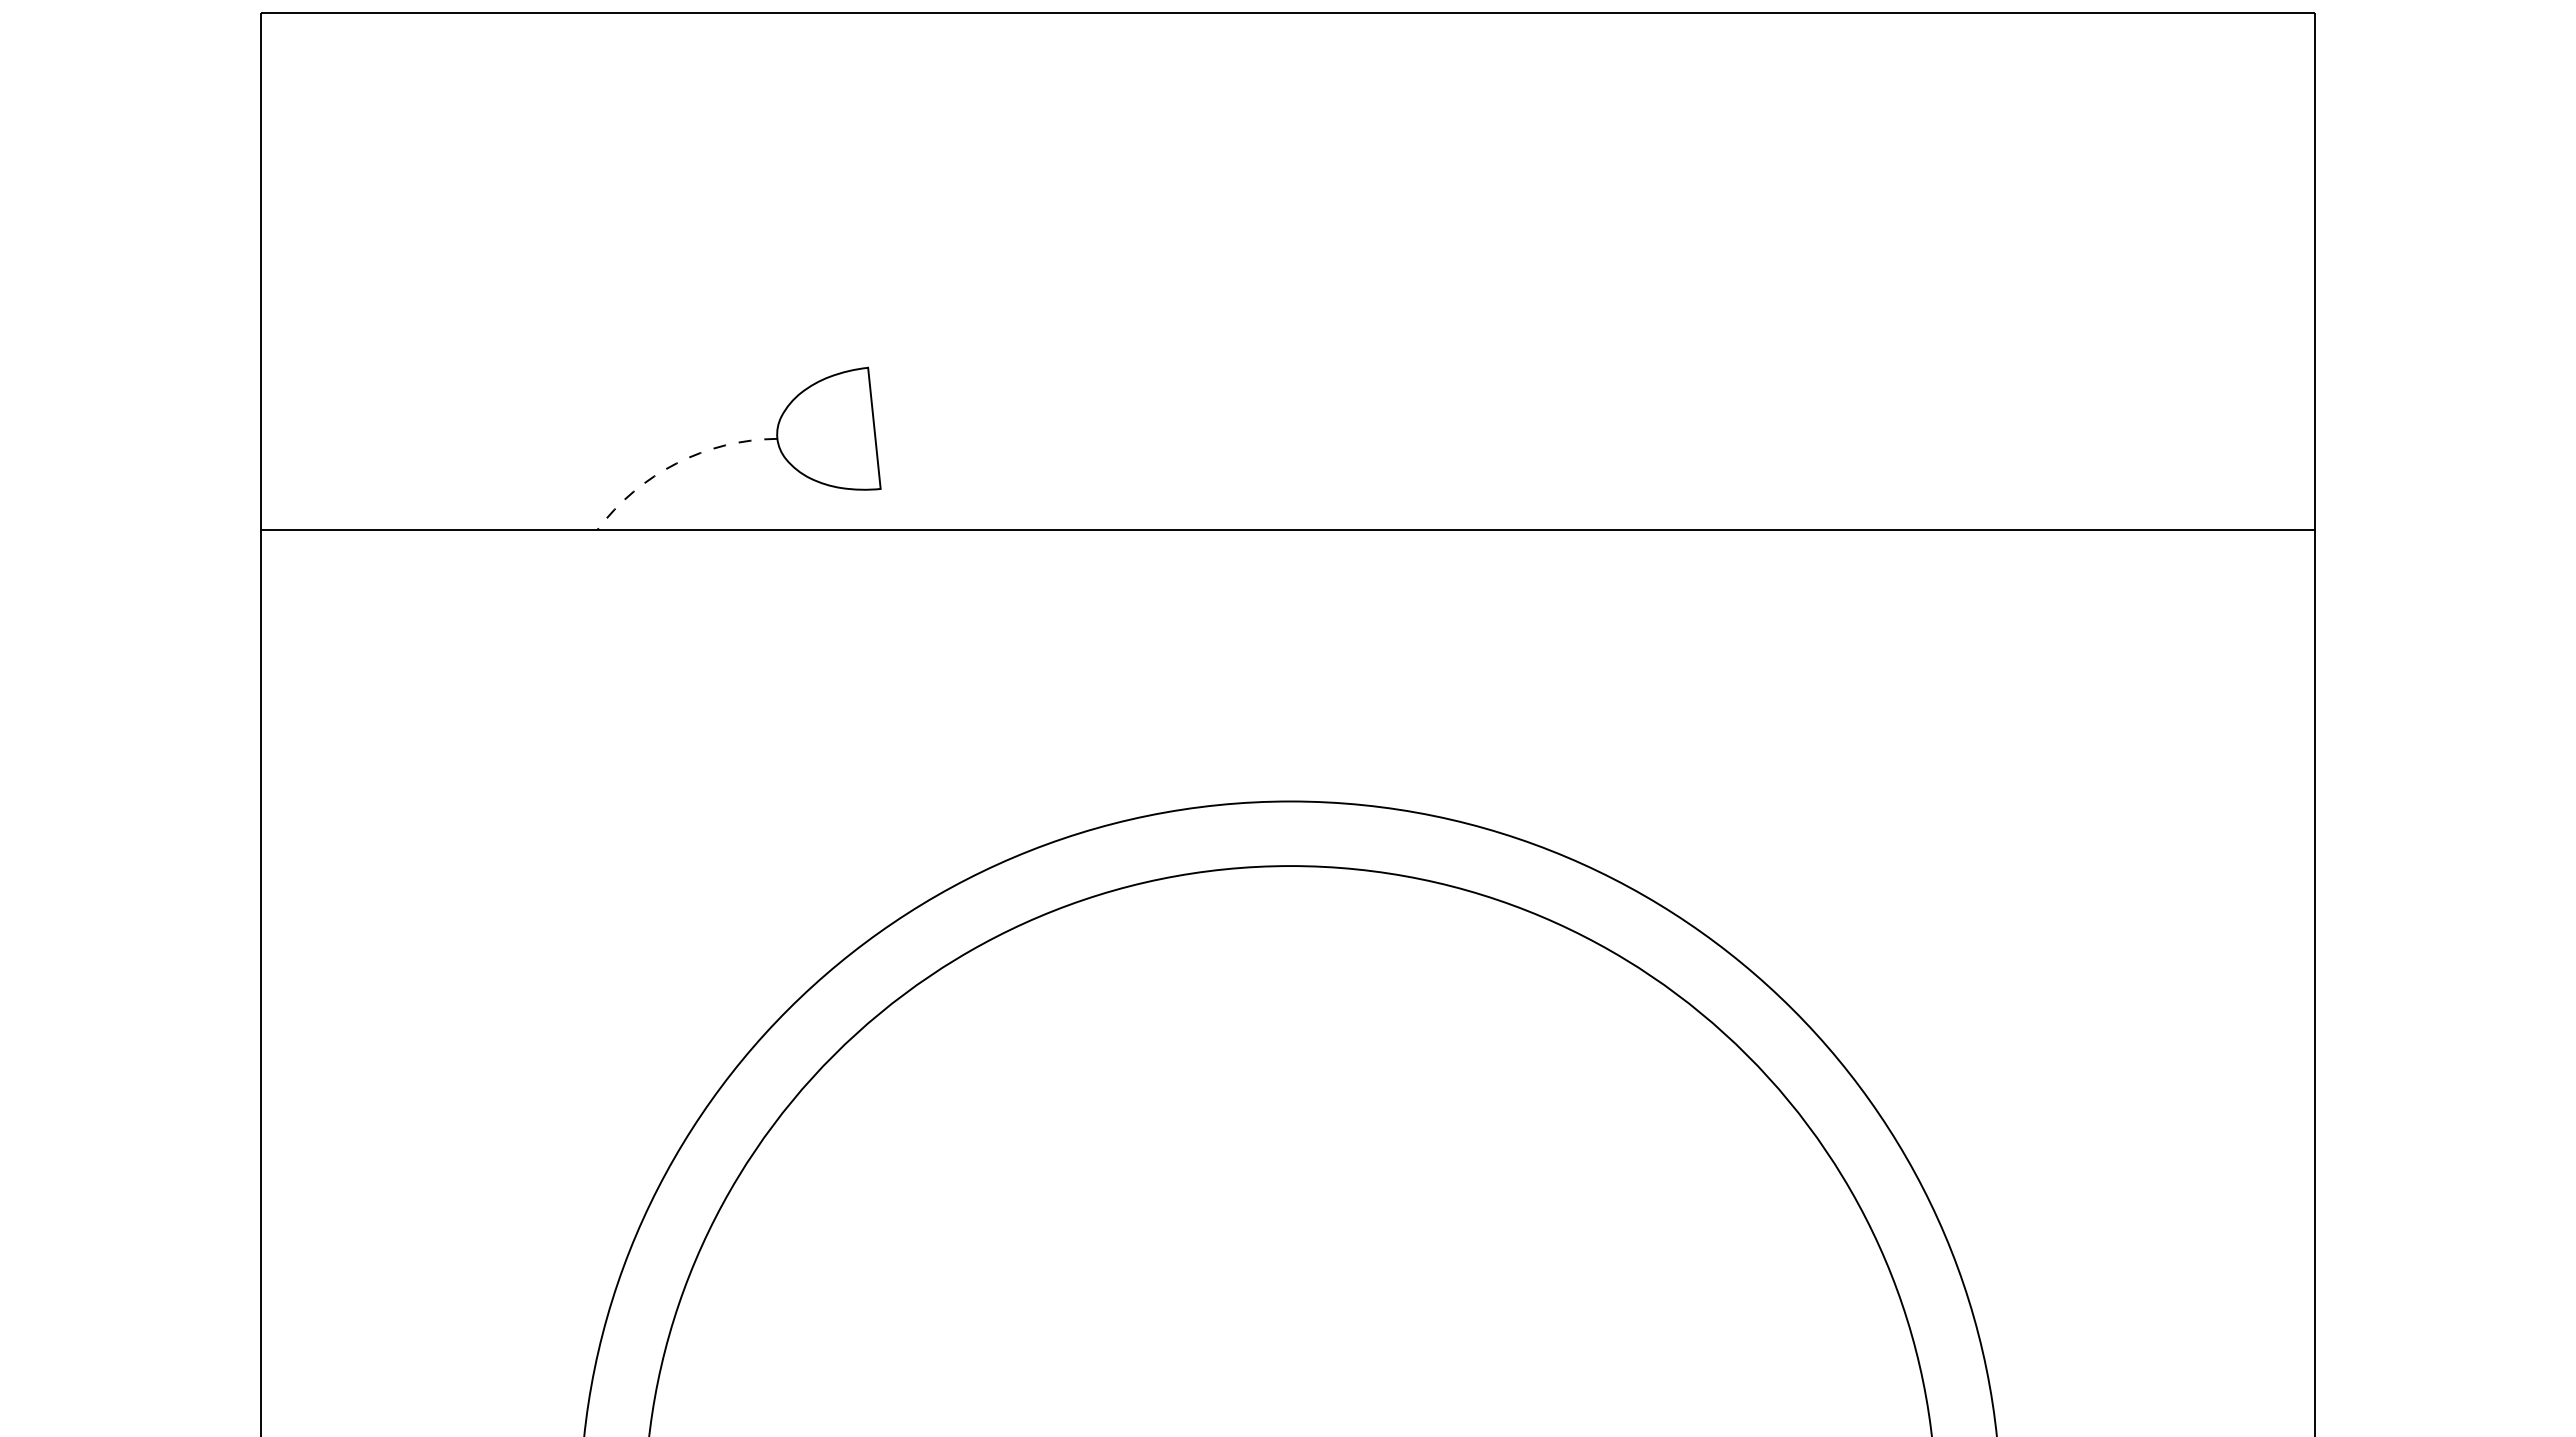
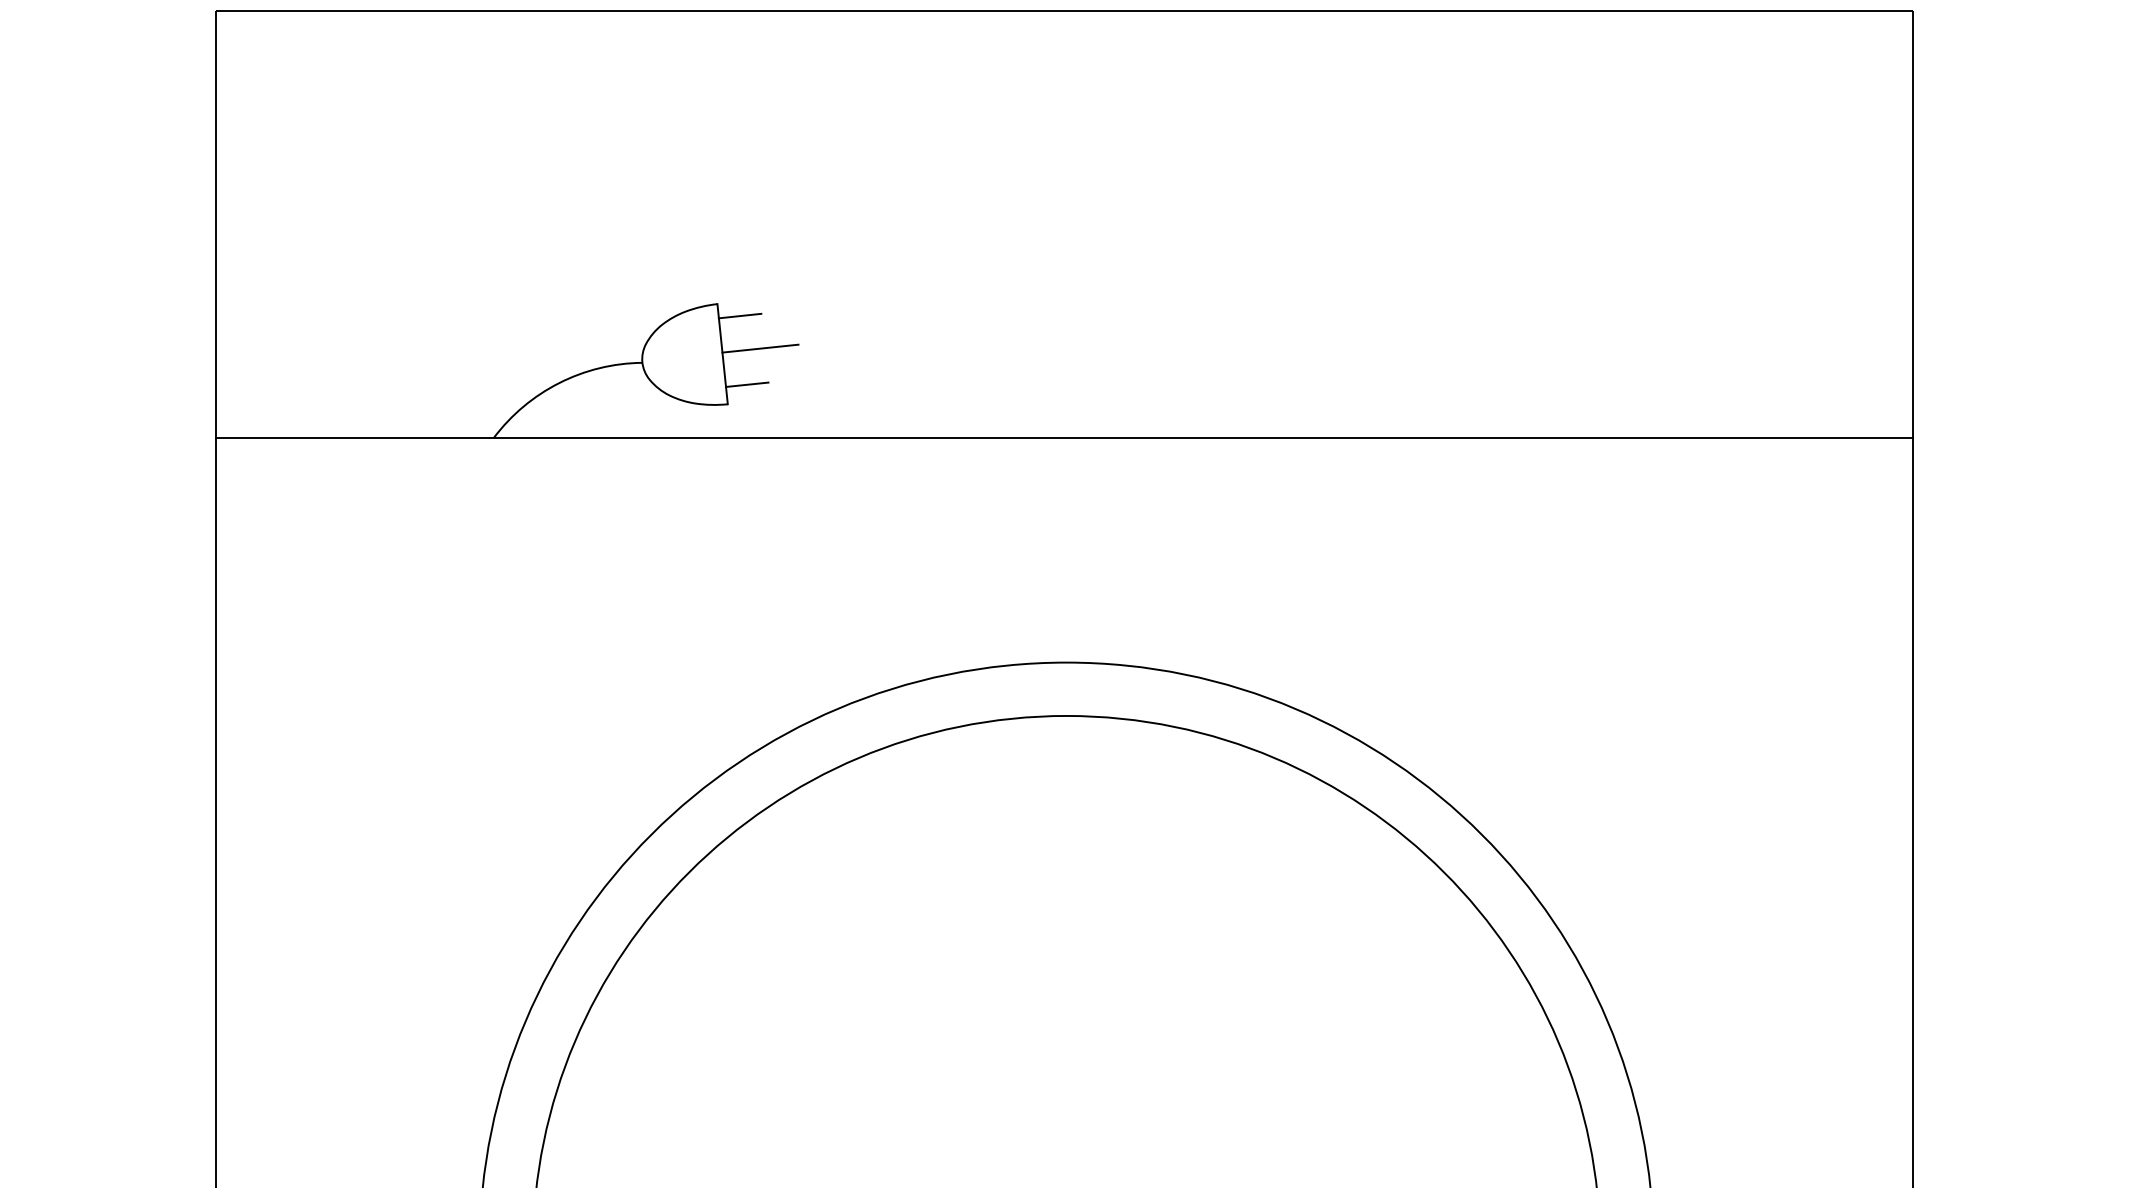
line: (895, 382) -> (740, 316), added
line: (920, 421) -> (760, 348), added
arc: (676, 463) -> (559, 383), dashed -> solid
line: (903, 465) -> (746, 384), added

